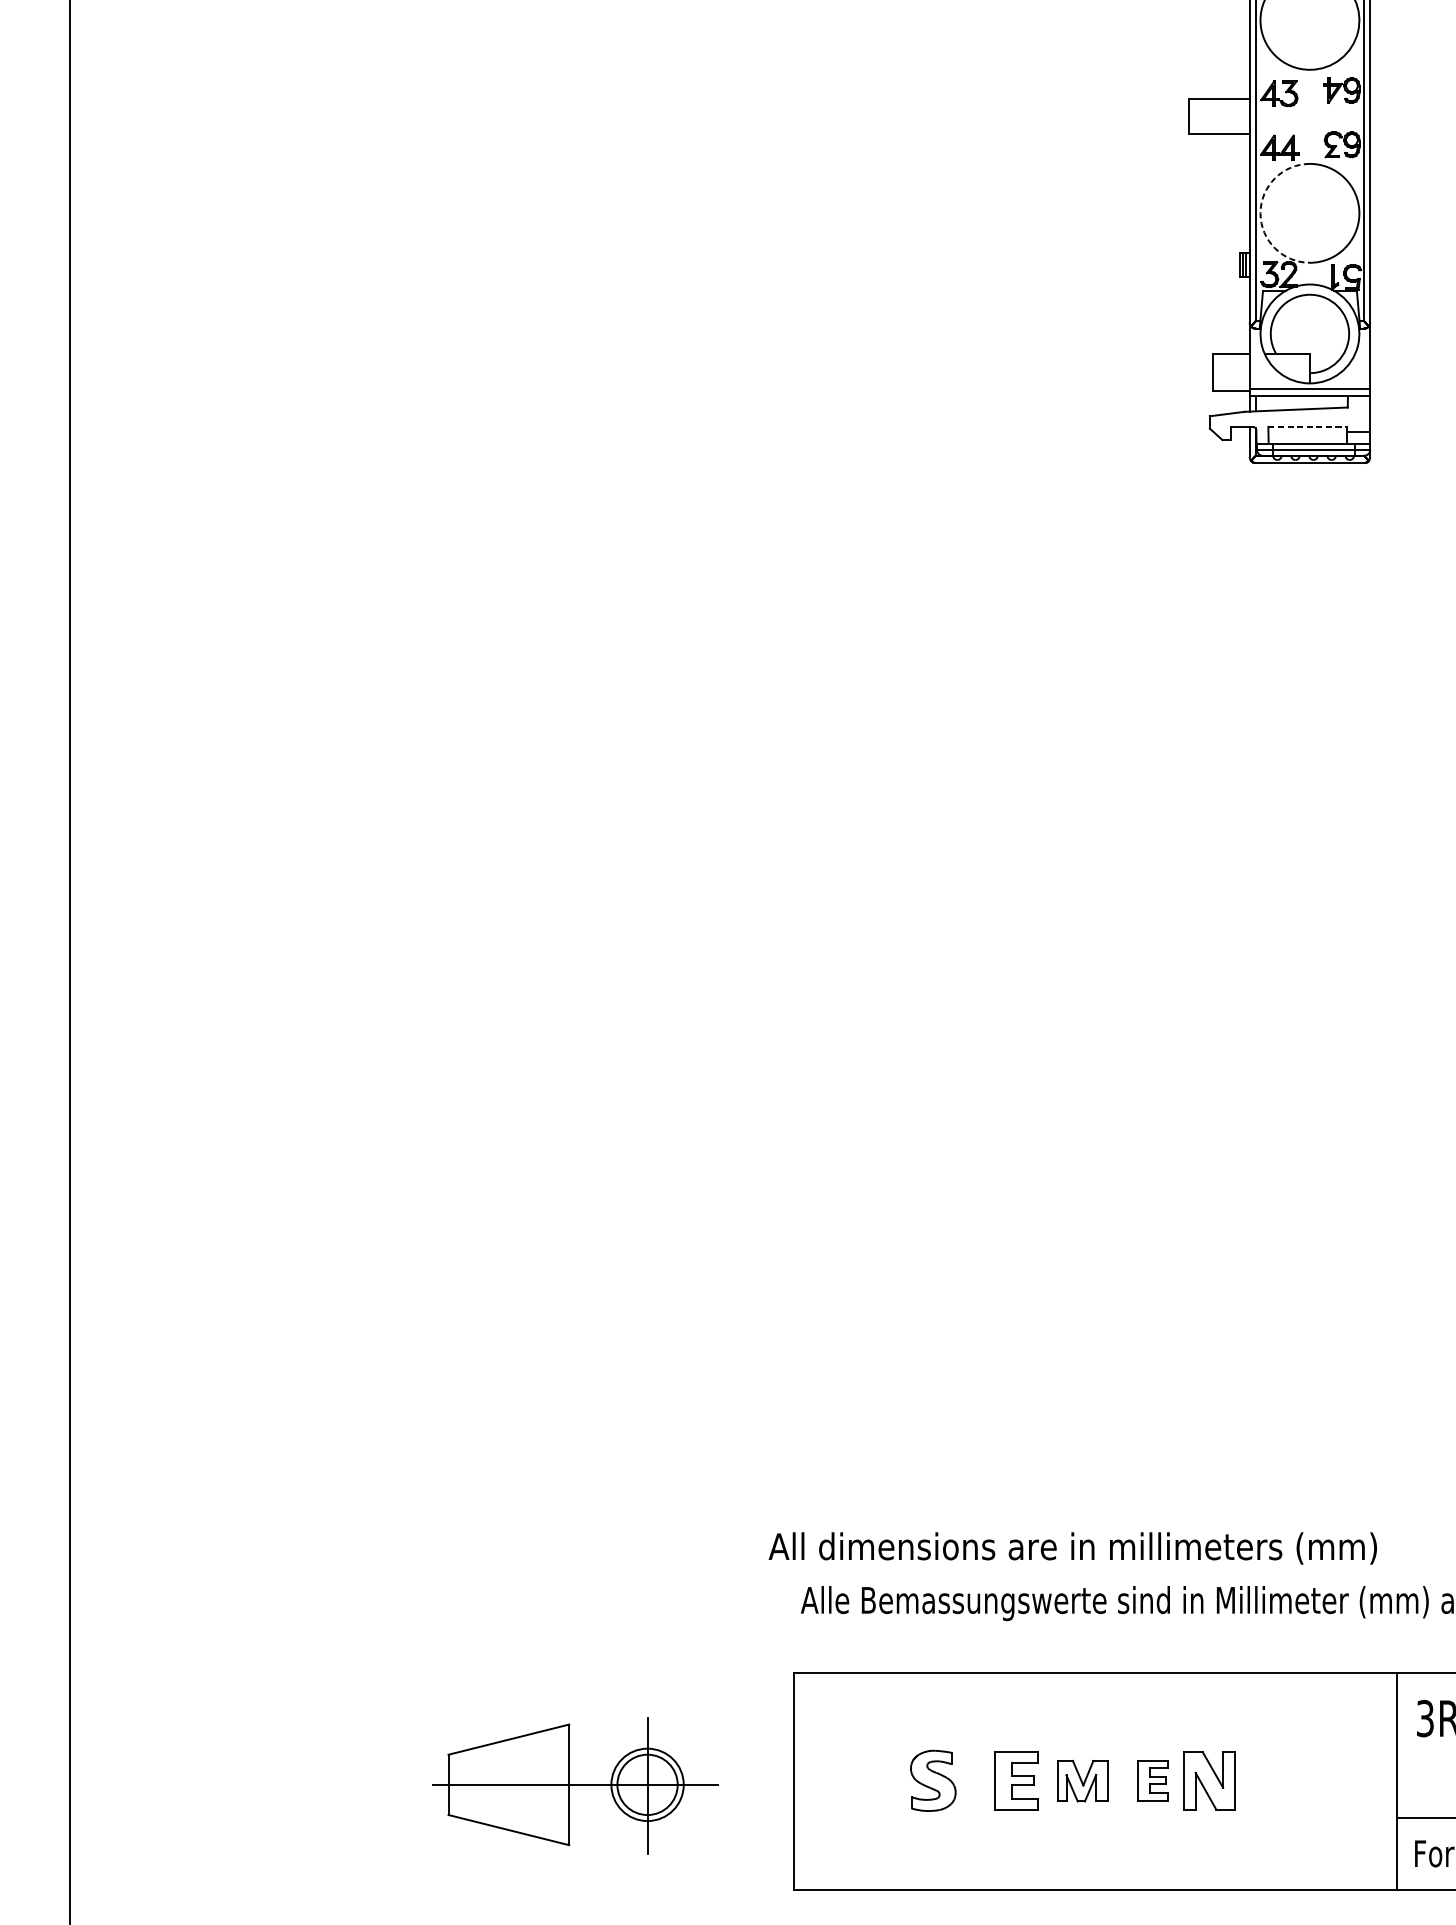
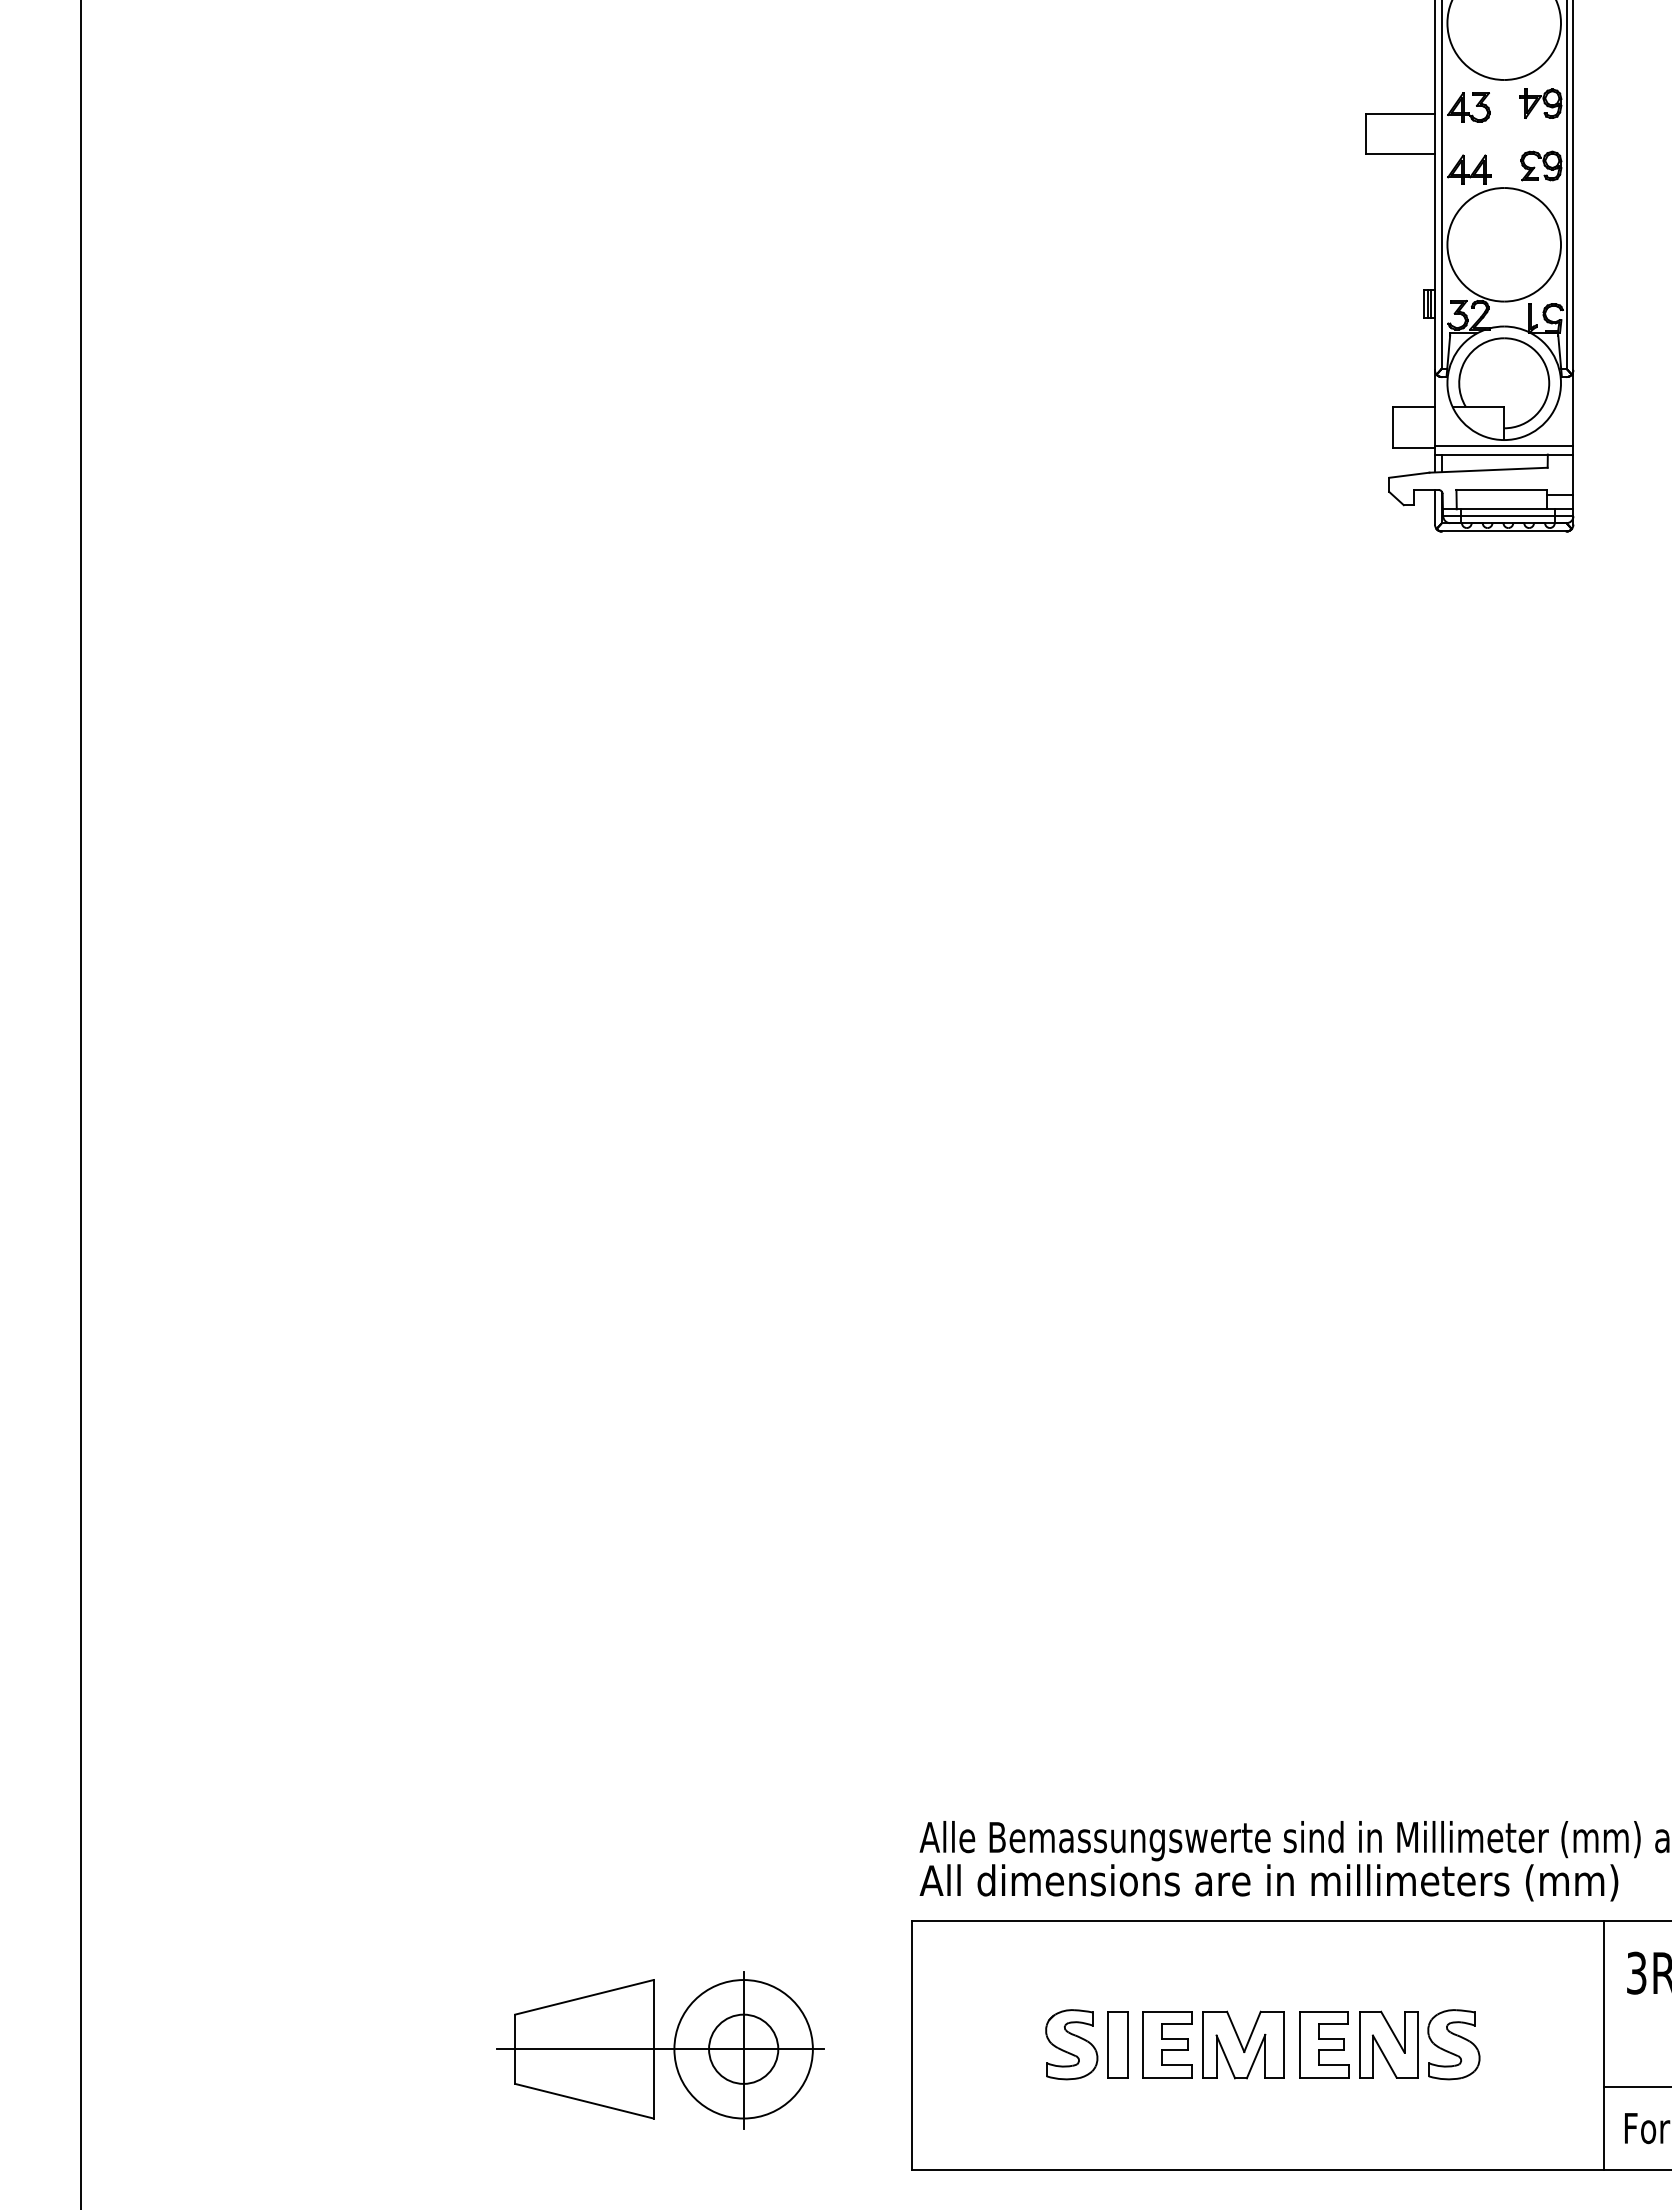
arc: (1260, 213) -> (1447, 244), dashed -> solid
line: (1308, 426) -> (1502, 489), dashed -> solid
text: (1072, 1548) -> (1268, 1882), moved
part: (973, 1780) -> (1117, 2044), added
part: (1082, 1780) -> (1243, 2044), size x1.43
part: (1153, 1780) -> (1324, 2044), size x1.43
part: (1265, 1780) -> (1453, 2044), added
circle: (647, 1785) -> (743, 2049), size x1.67

